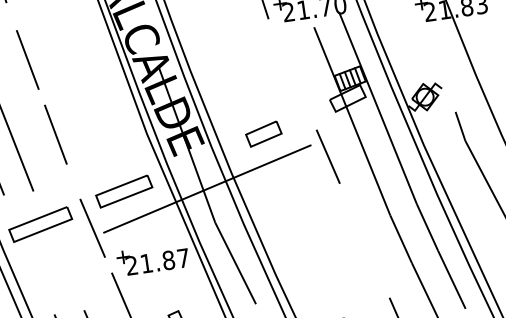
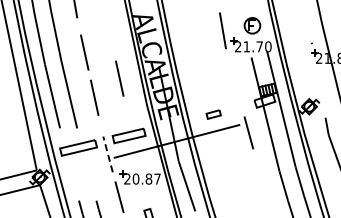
line: (93, 95) -> (119, 78), added
part: (263, 134) -> (213, 114), size x0.7
line: (91, 226) -> (107, 153), solid -> dashed
text: (145, 262) -> (135, 178), 21.87 -> 20.87

